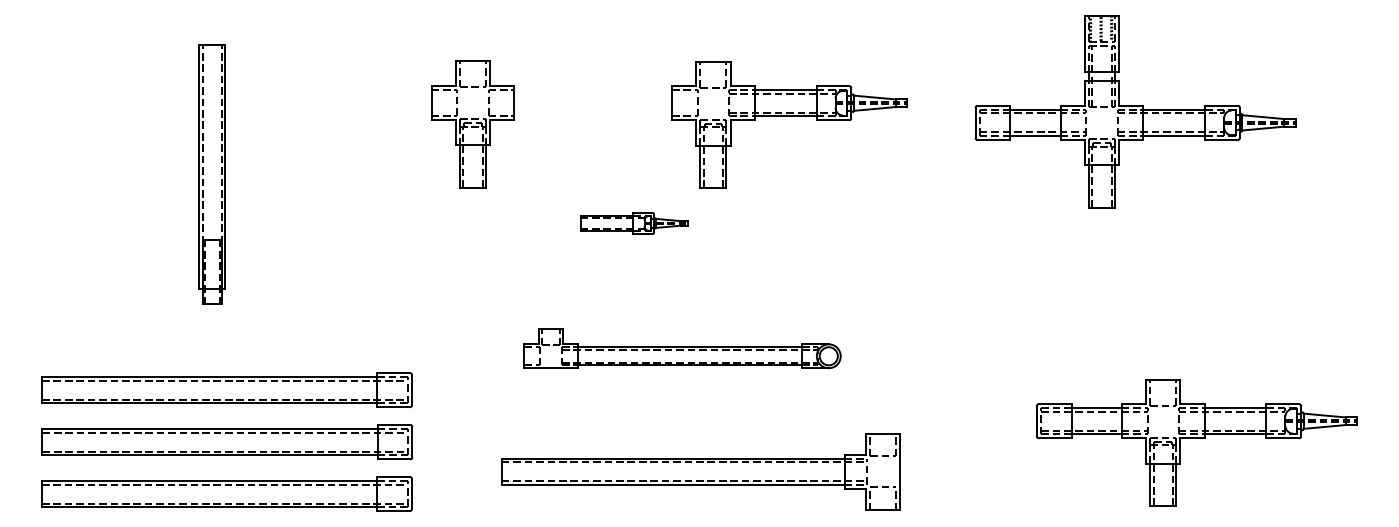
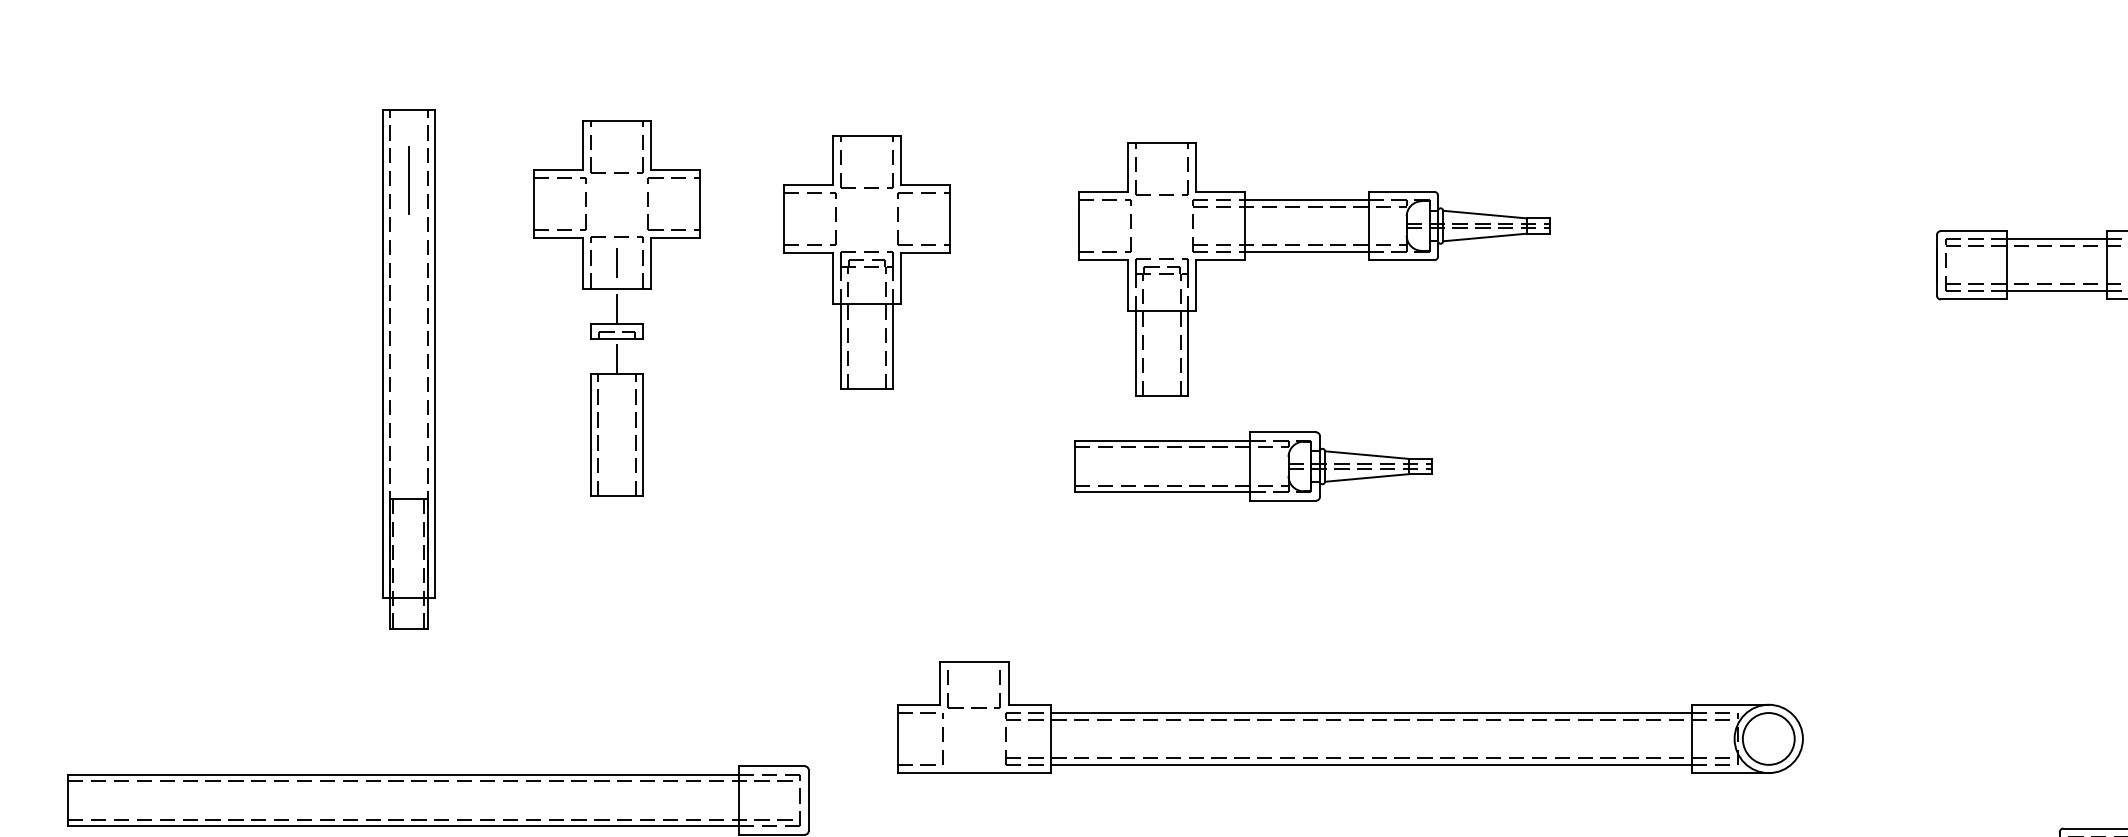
line: (212, 80) -> (409, 180), added
part: (789, 116) -> (1314, 252), moved
part: (472, 124) -> (865, 262), moved
part: (316, 144) -> (617, 308), added
part: (633, 223) -> (1252, 466), size x1.67
part: (682, 348) -> (1350, 717), size x1.43

